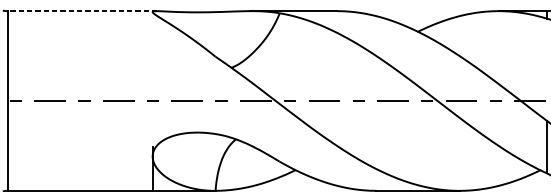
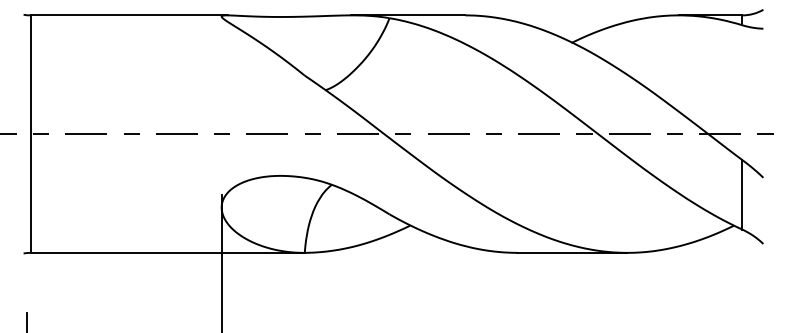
line: (82, 11) -> (128, 15), dashed -> solid

